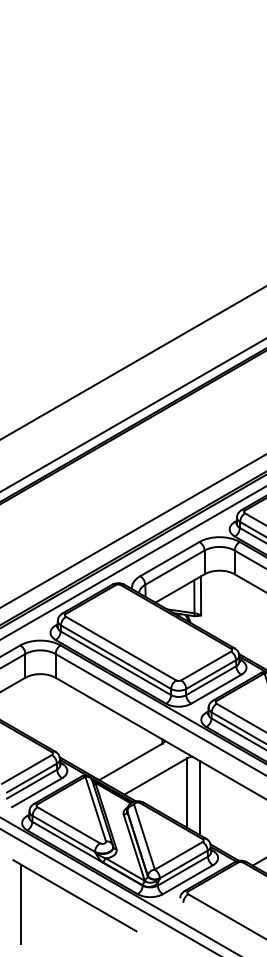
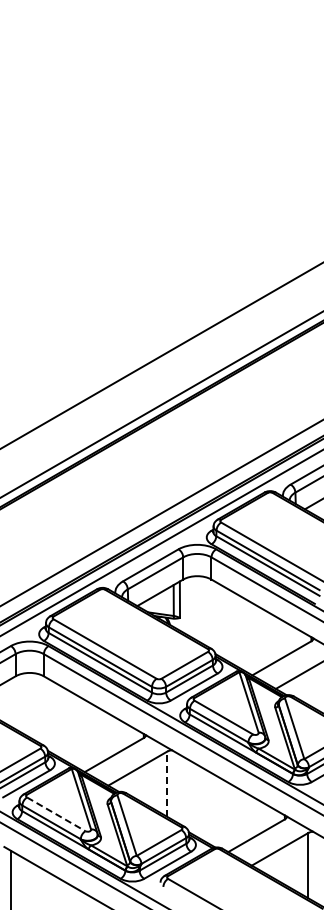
line: (187, 793) -> (167, 784), solid -> dashed
line: (200, 797) -> (179, 788), removed
line: (69, 825) -> (56, 814), solid -> dashed

